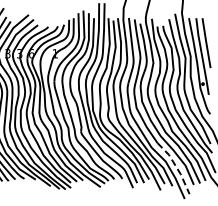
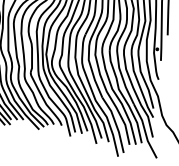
line: (176, 166) -> (116, 123), dashed -> solid

